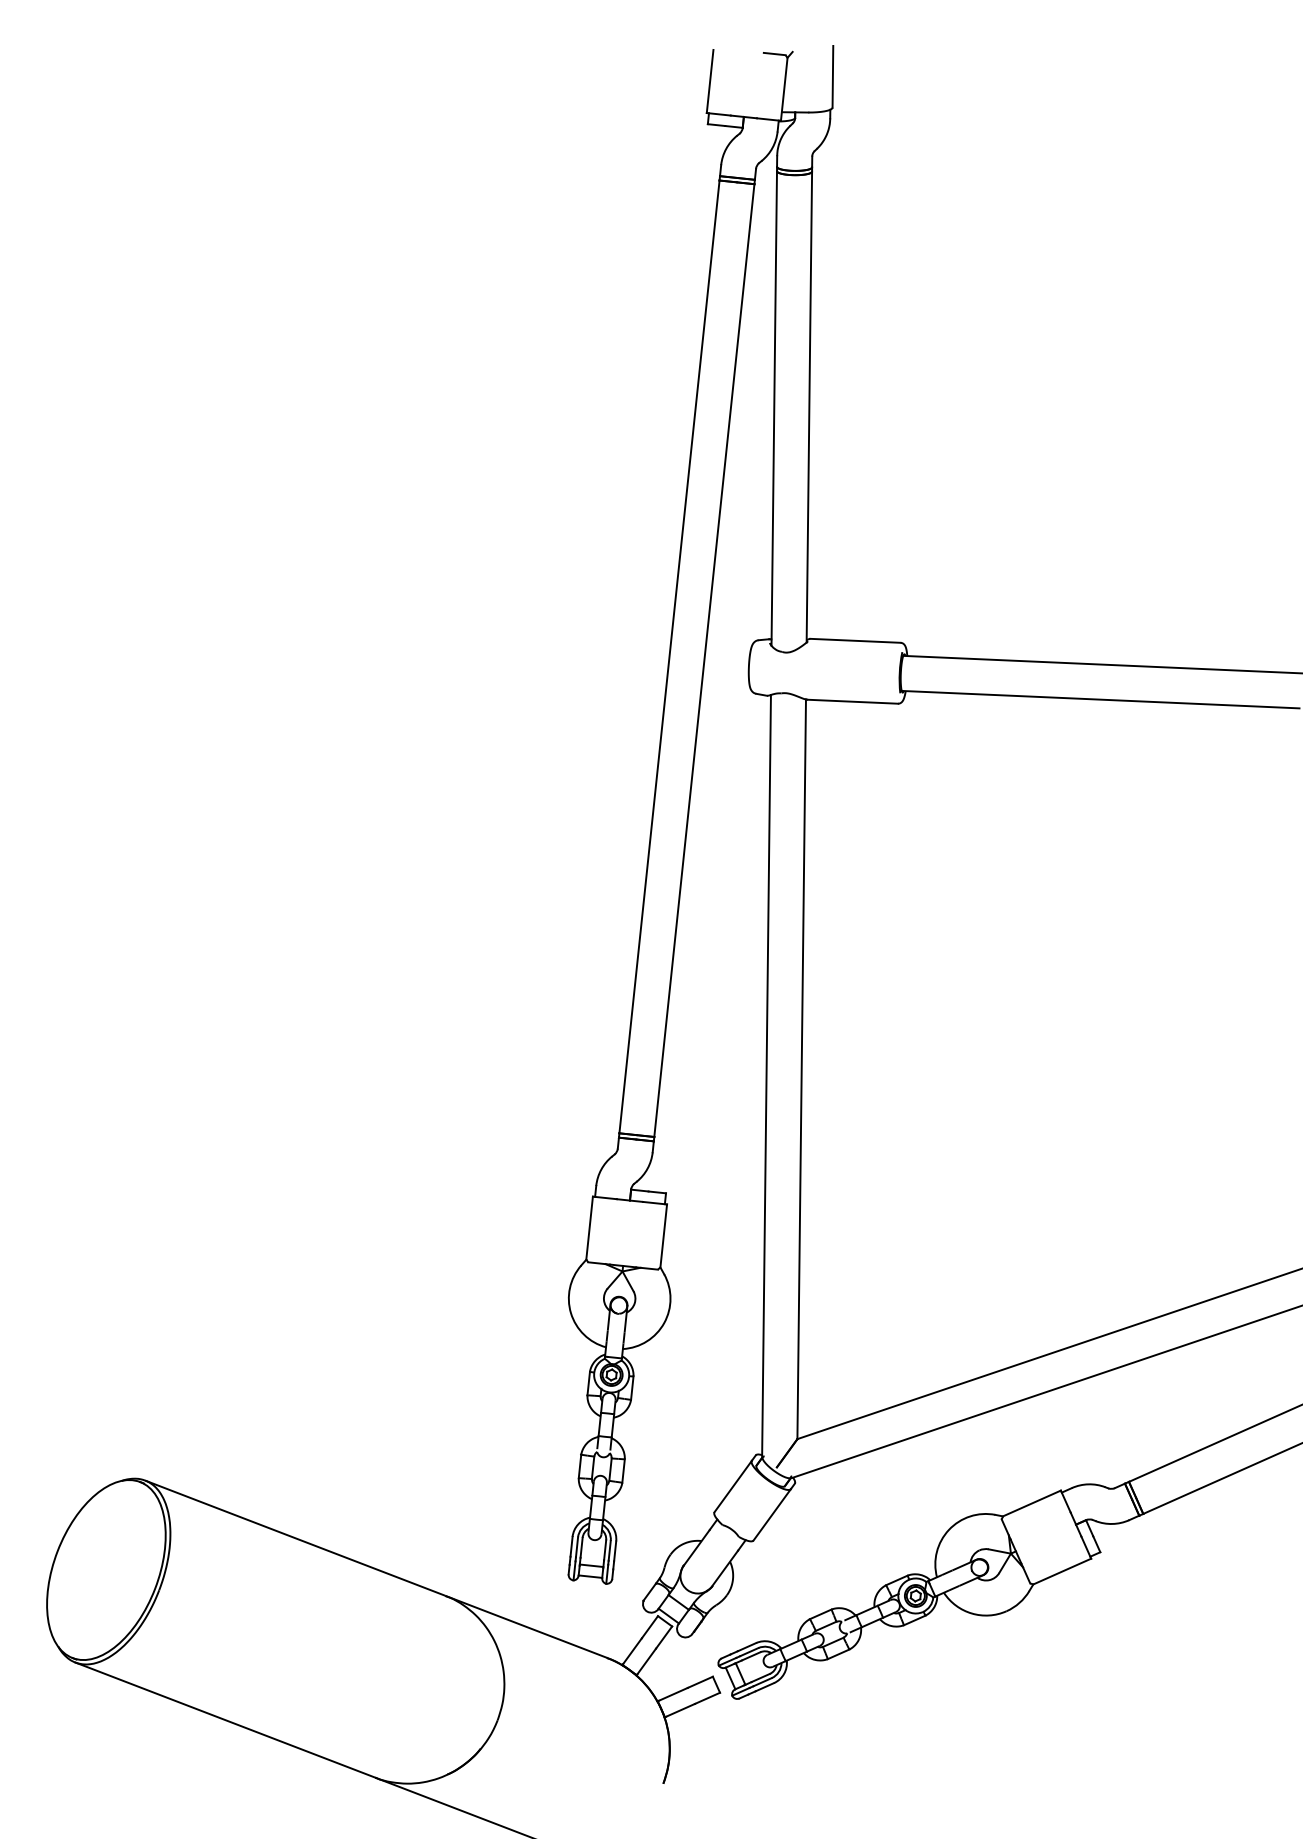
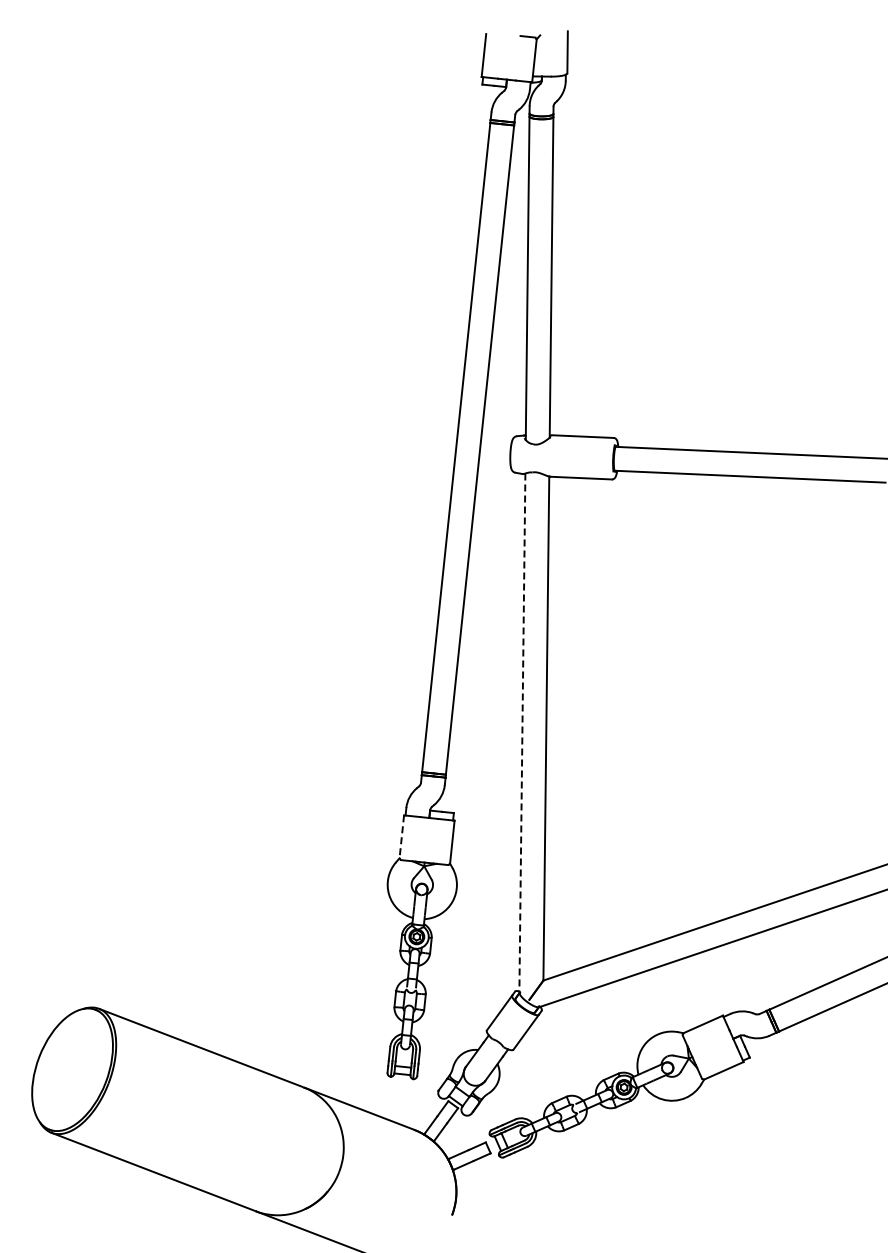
line: (766, 1076) -> (522, 733), solid -> dashed
line: (589, 1227) -> (401, 836), solid -> dashed

